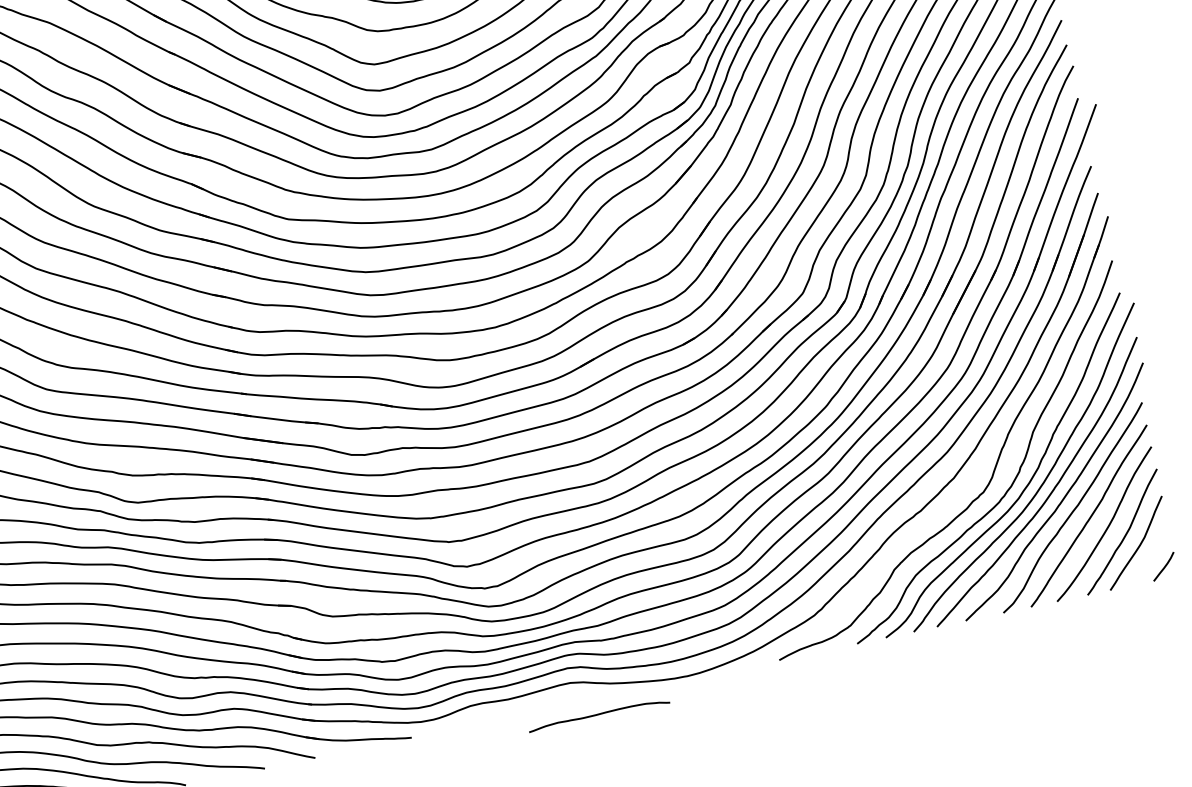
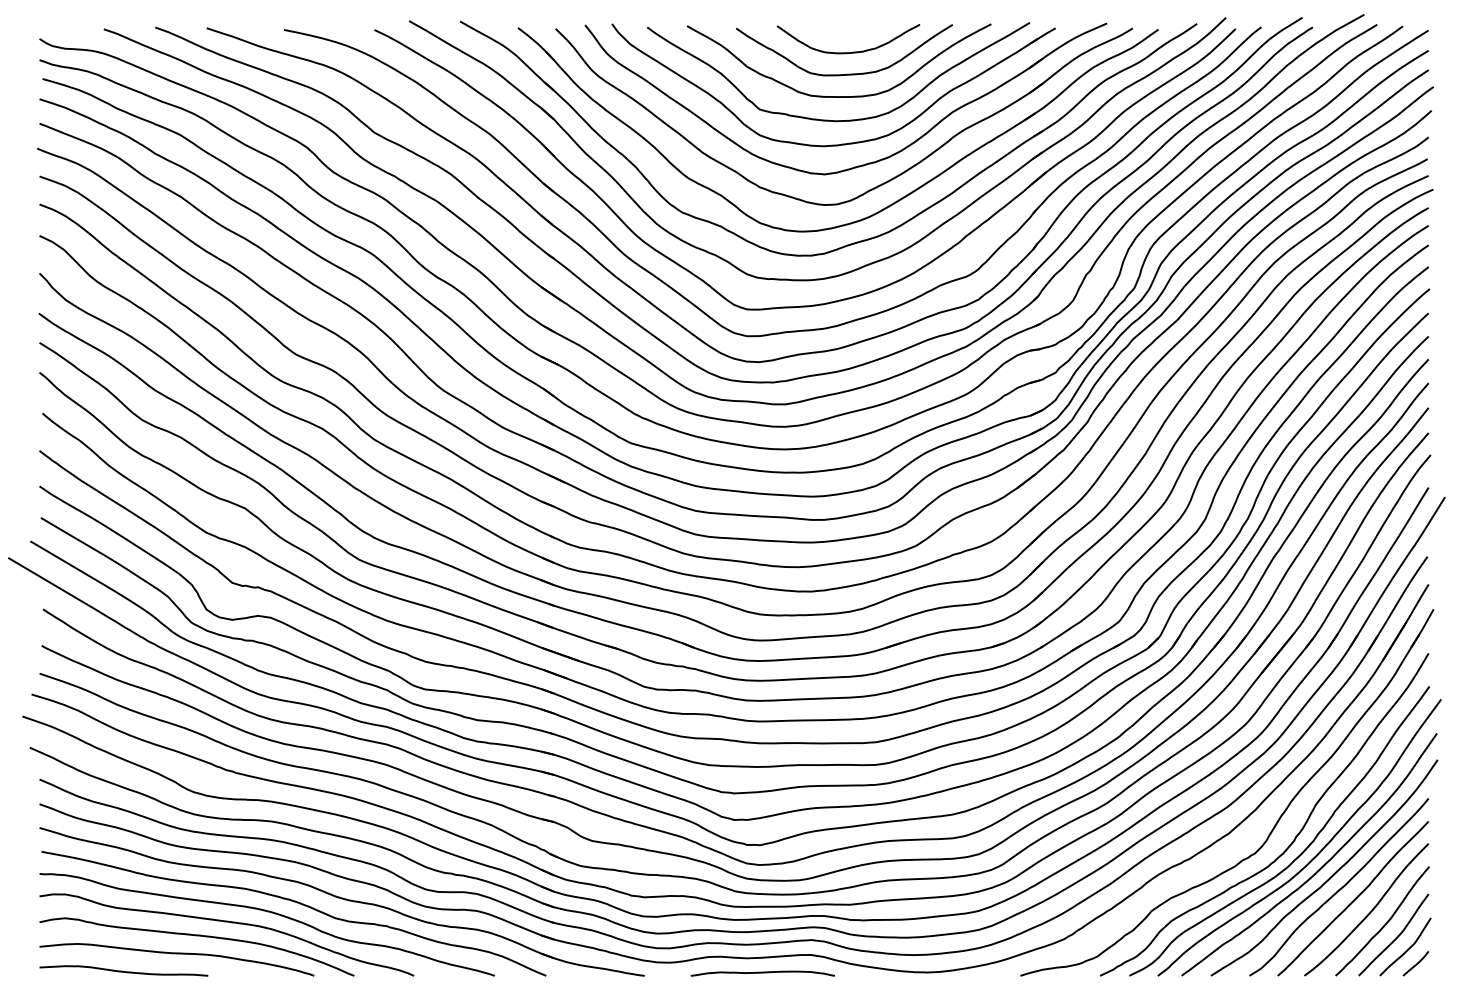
curve: (1151, 554) -> (1406, 949), added
curve: (598, 715) -> (762, 973), moved

